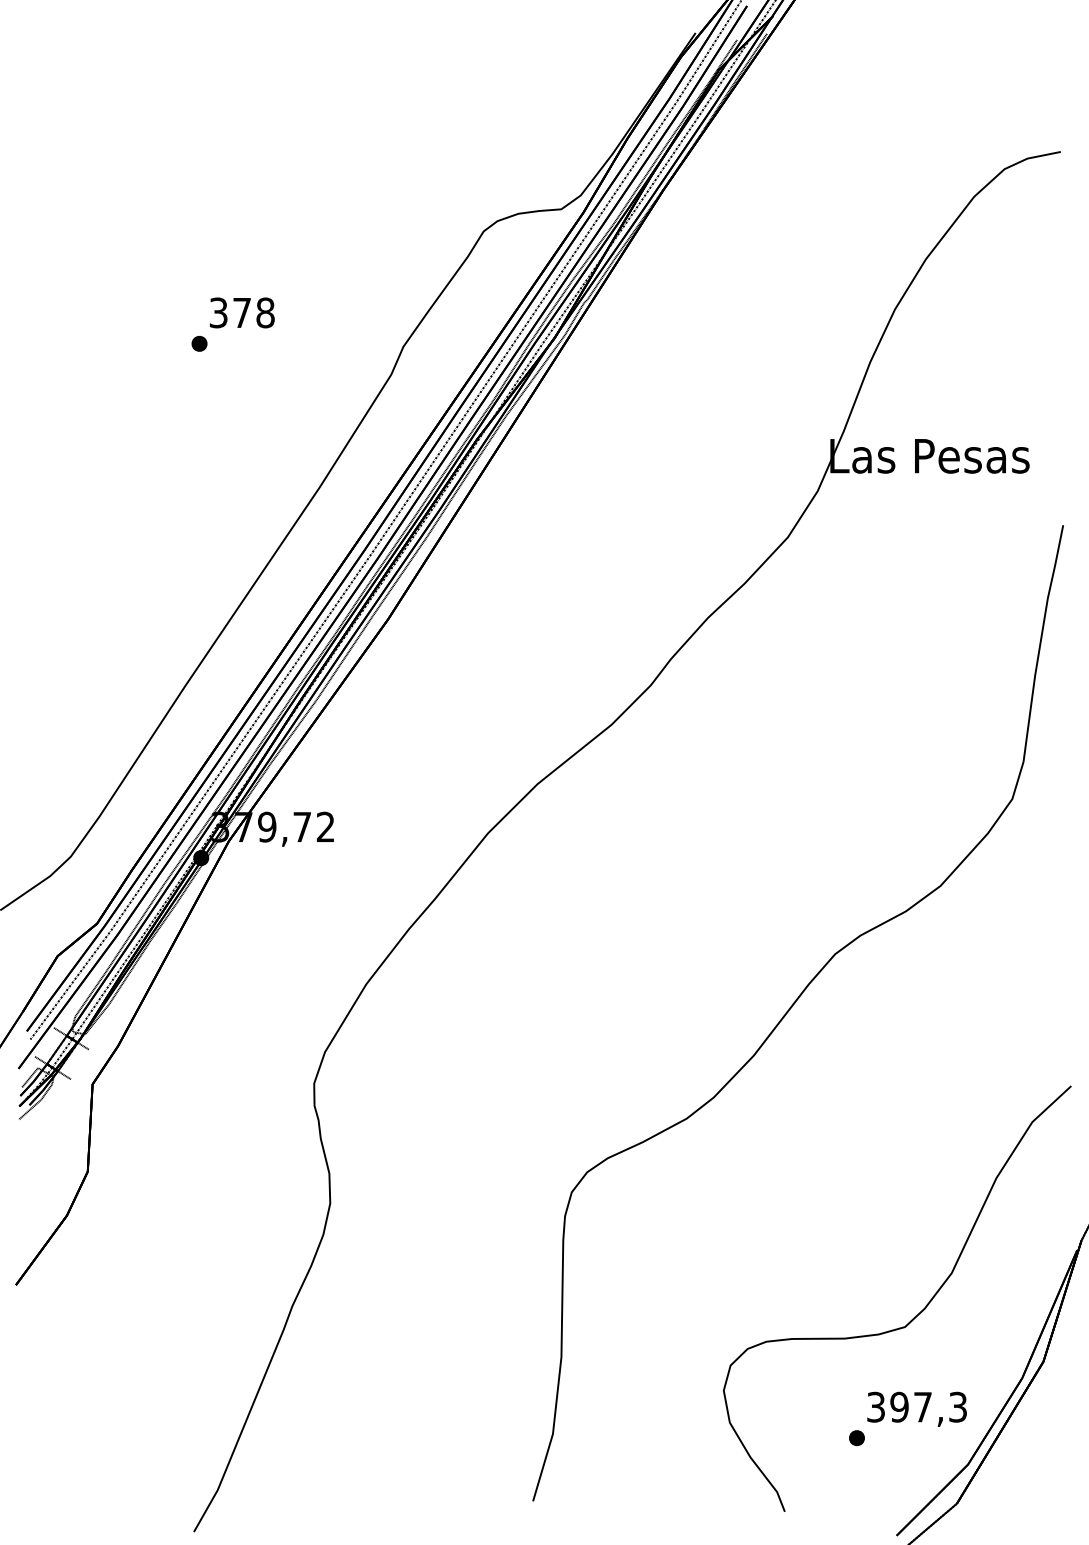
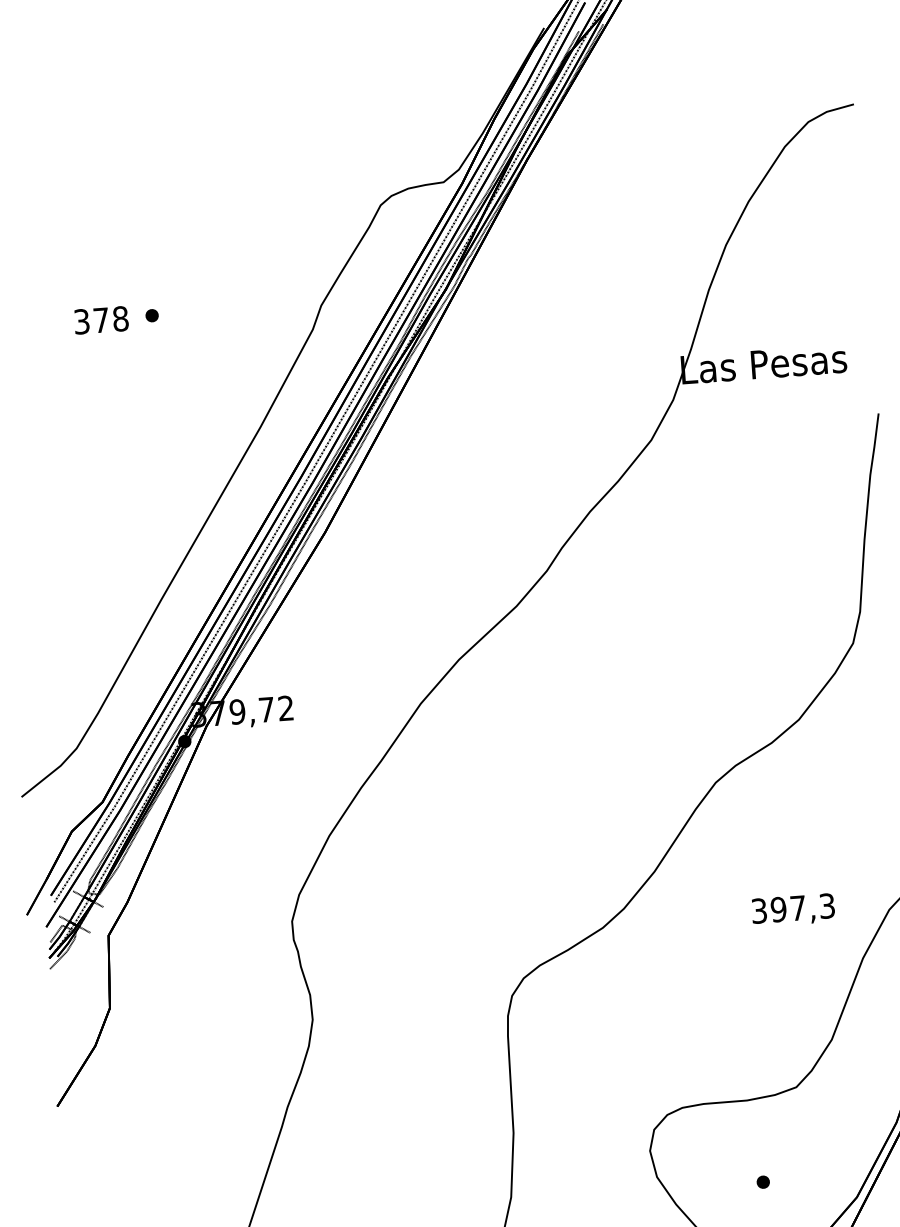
text: (241, 312) -> (100, 320), moved
text: (916, 1408) -> (792, 909), moved

